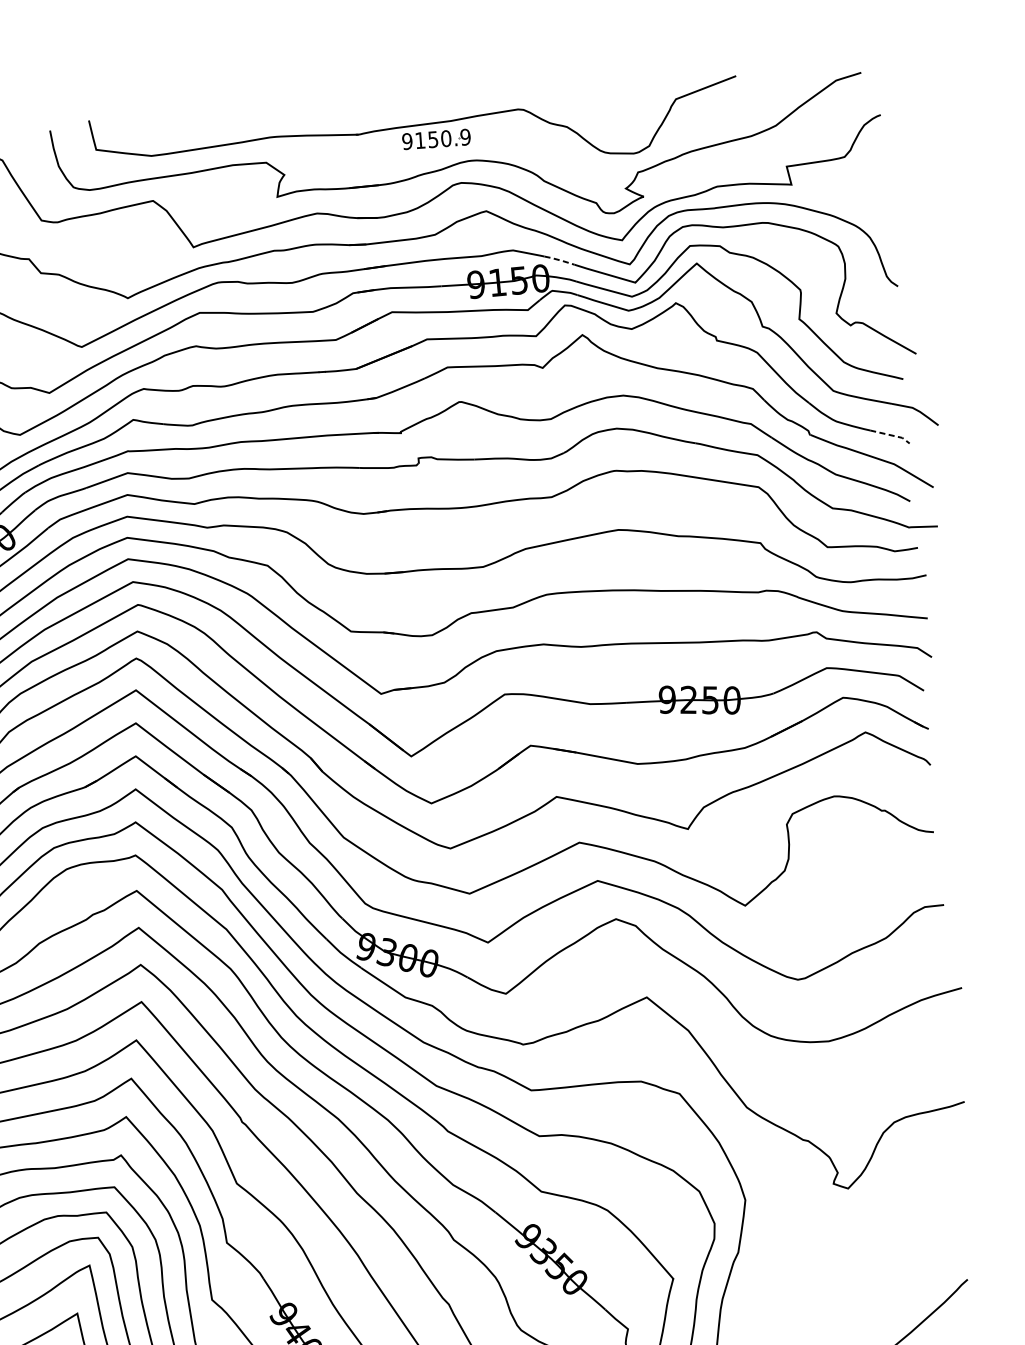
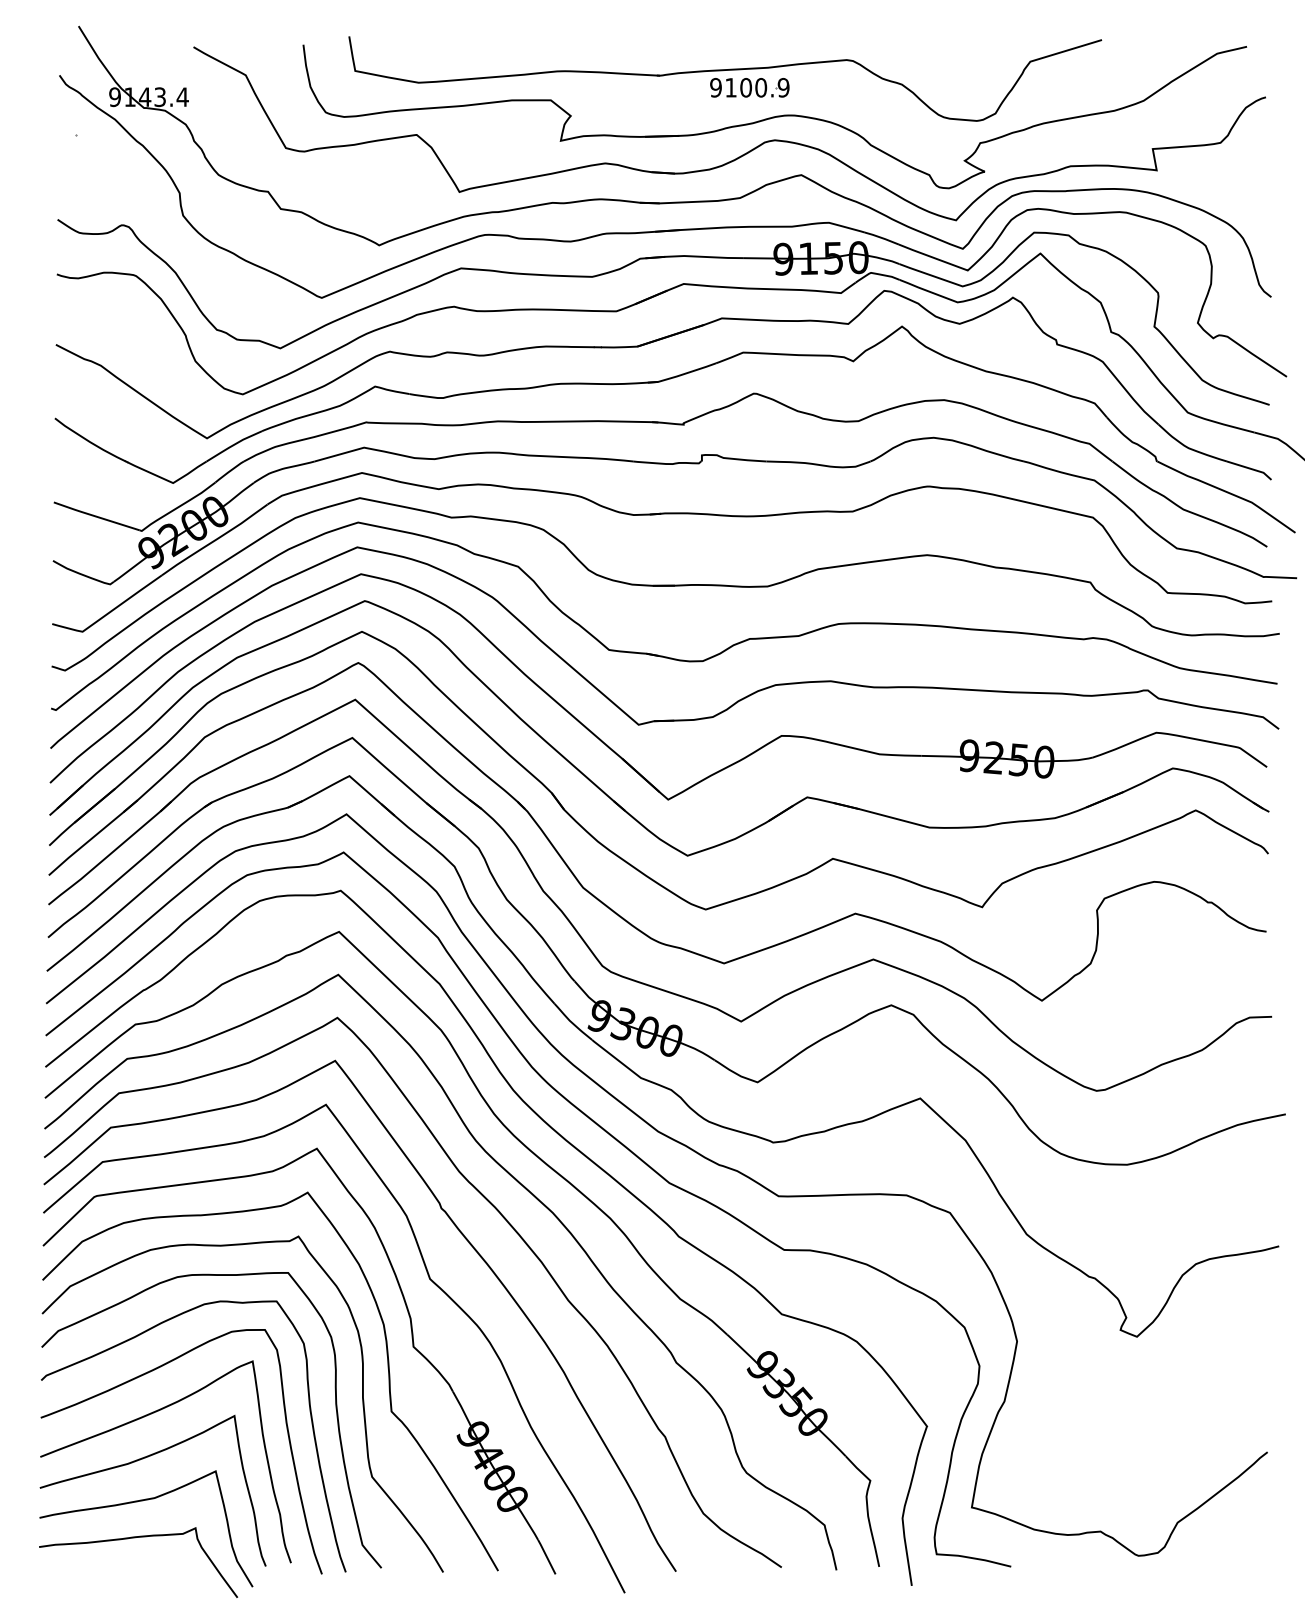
text: (433, 139) -> (746, 87), 9150.9 -> 9100.9
line: (559, 259) -> (881, 237), dashed -> solid
line: (891, 435) -> (1251, 469), dashed -> solid

